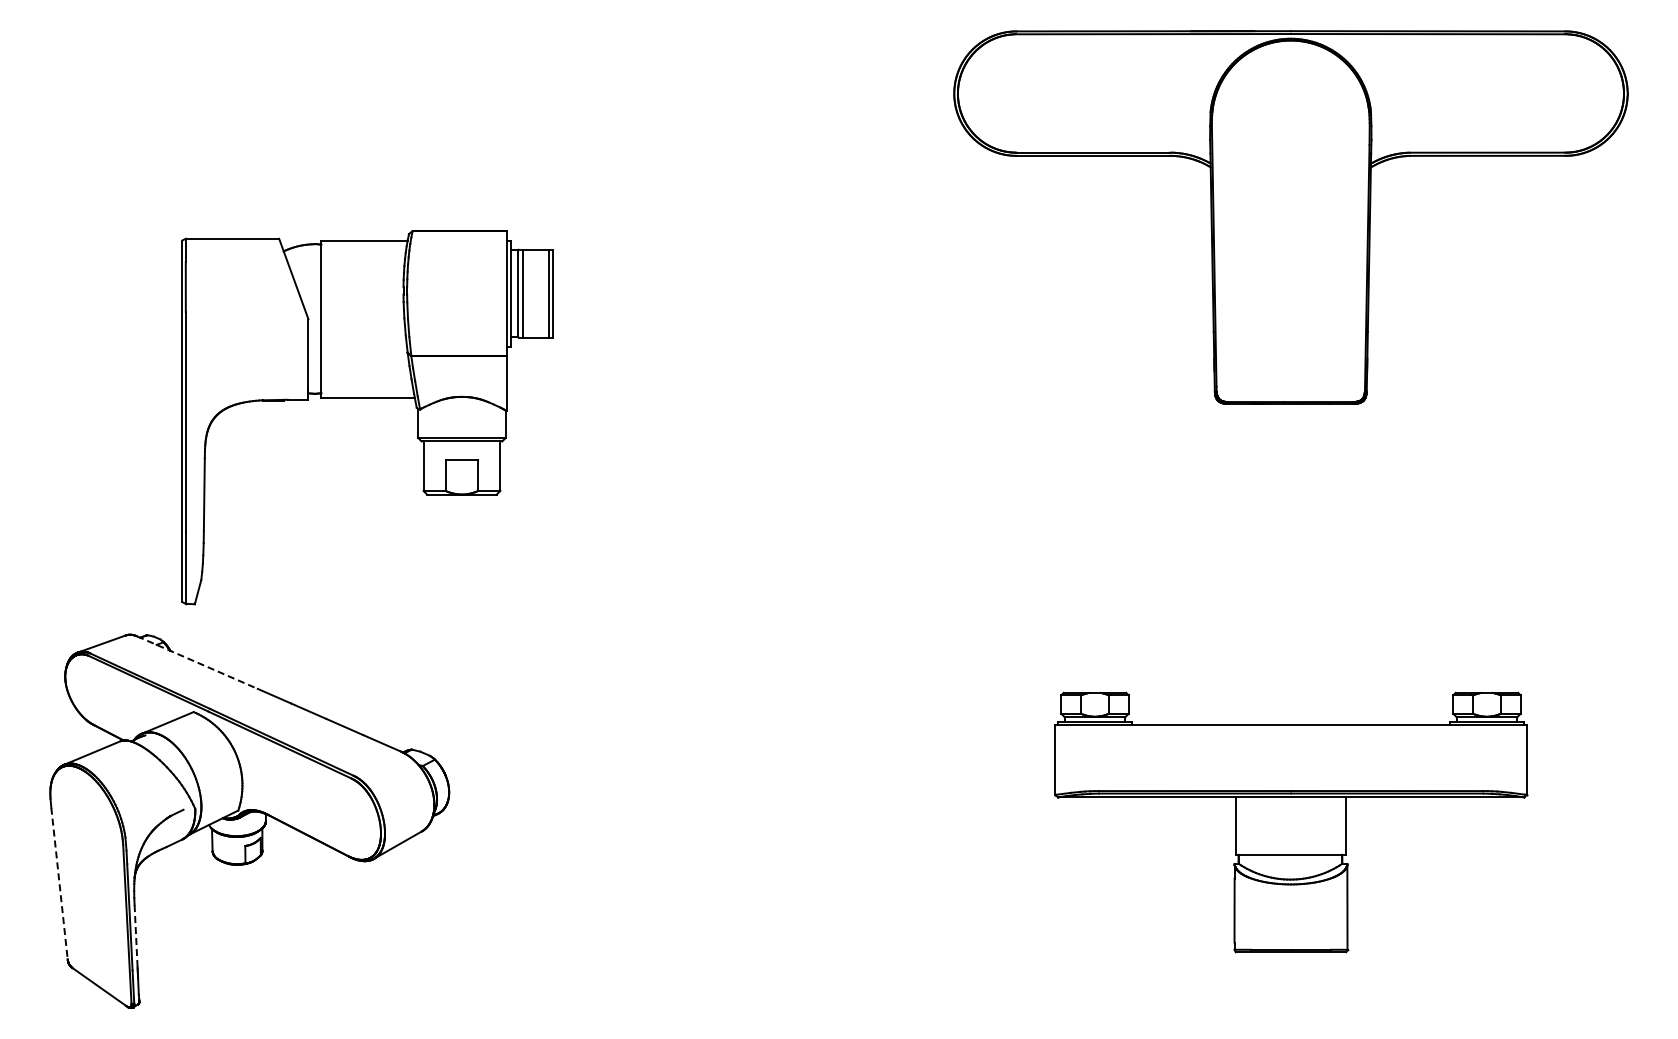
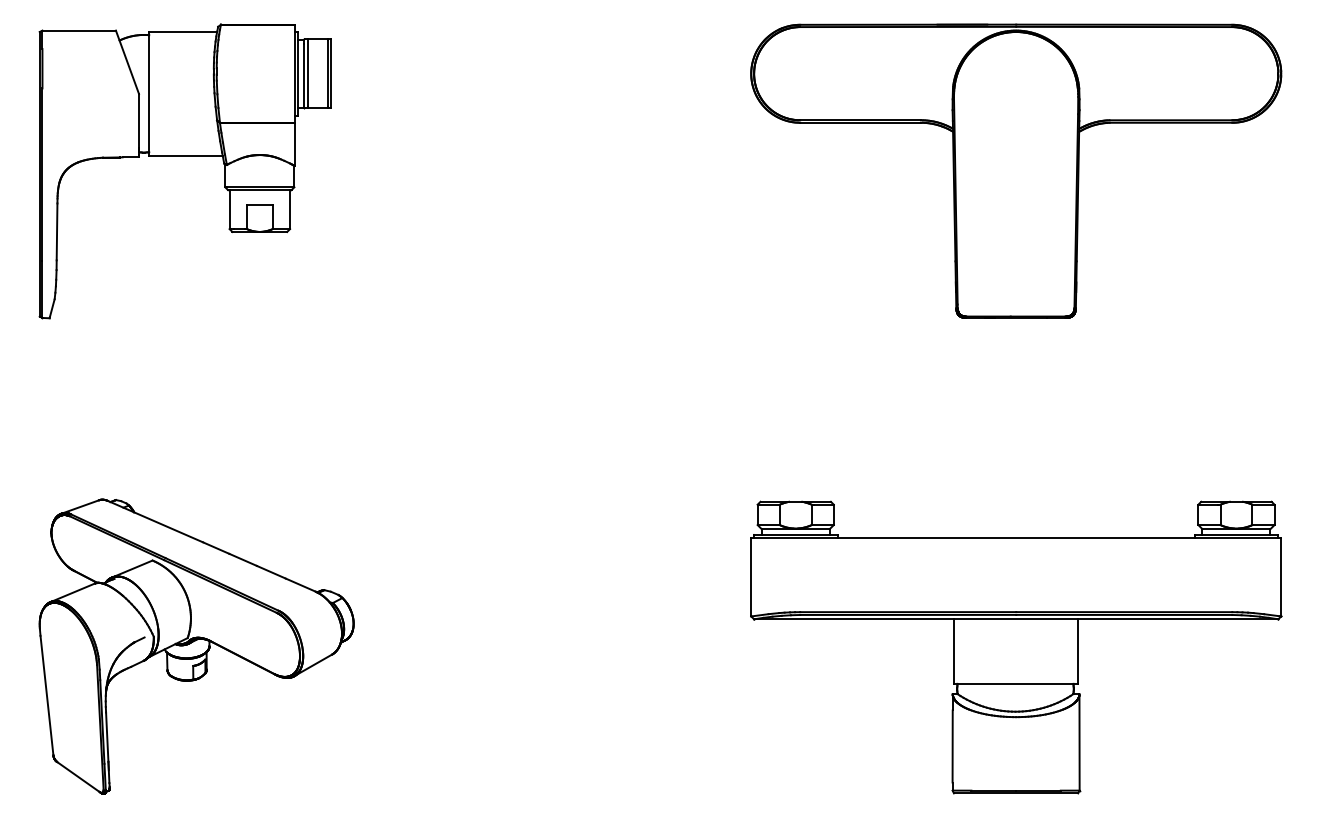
part: (367, 398) -> (185, 156), moved
line: (197, 662) -> (155, 521), dashed -> solid
part: (1291, 822) -> (1016, 647), size x1.43
line: (59, 883) -> (46, 695), dashed -> solid
line: (136, 936) -> (107, 737), dashed -> solid

